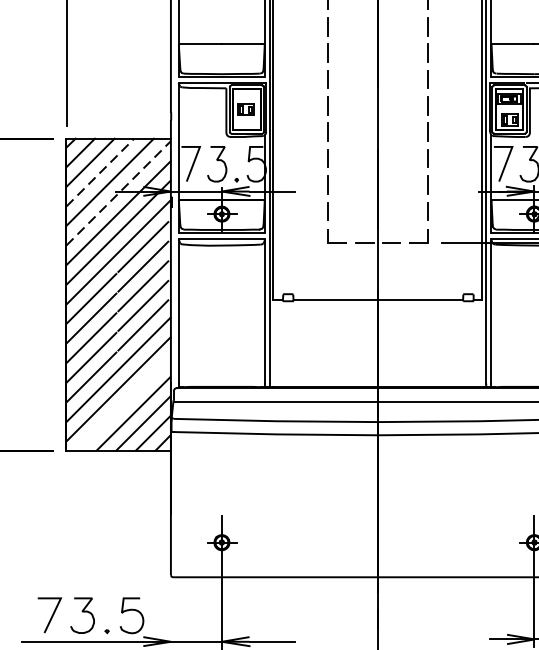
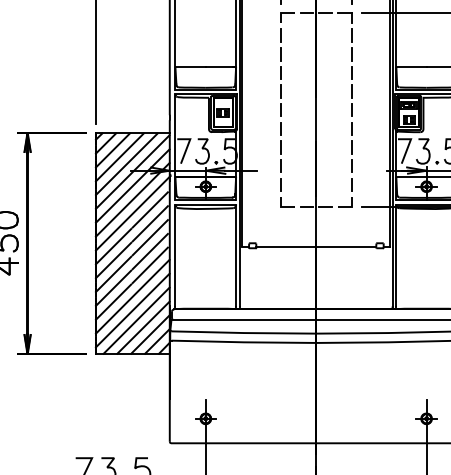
line: (99, 172) -> (119, 157), dashed -> solid
line: (119, 192) -> (133, 171), dashed -> solid
line: (123, 403) -> (136, 320), added

